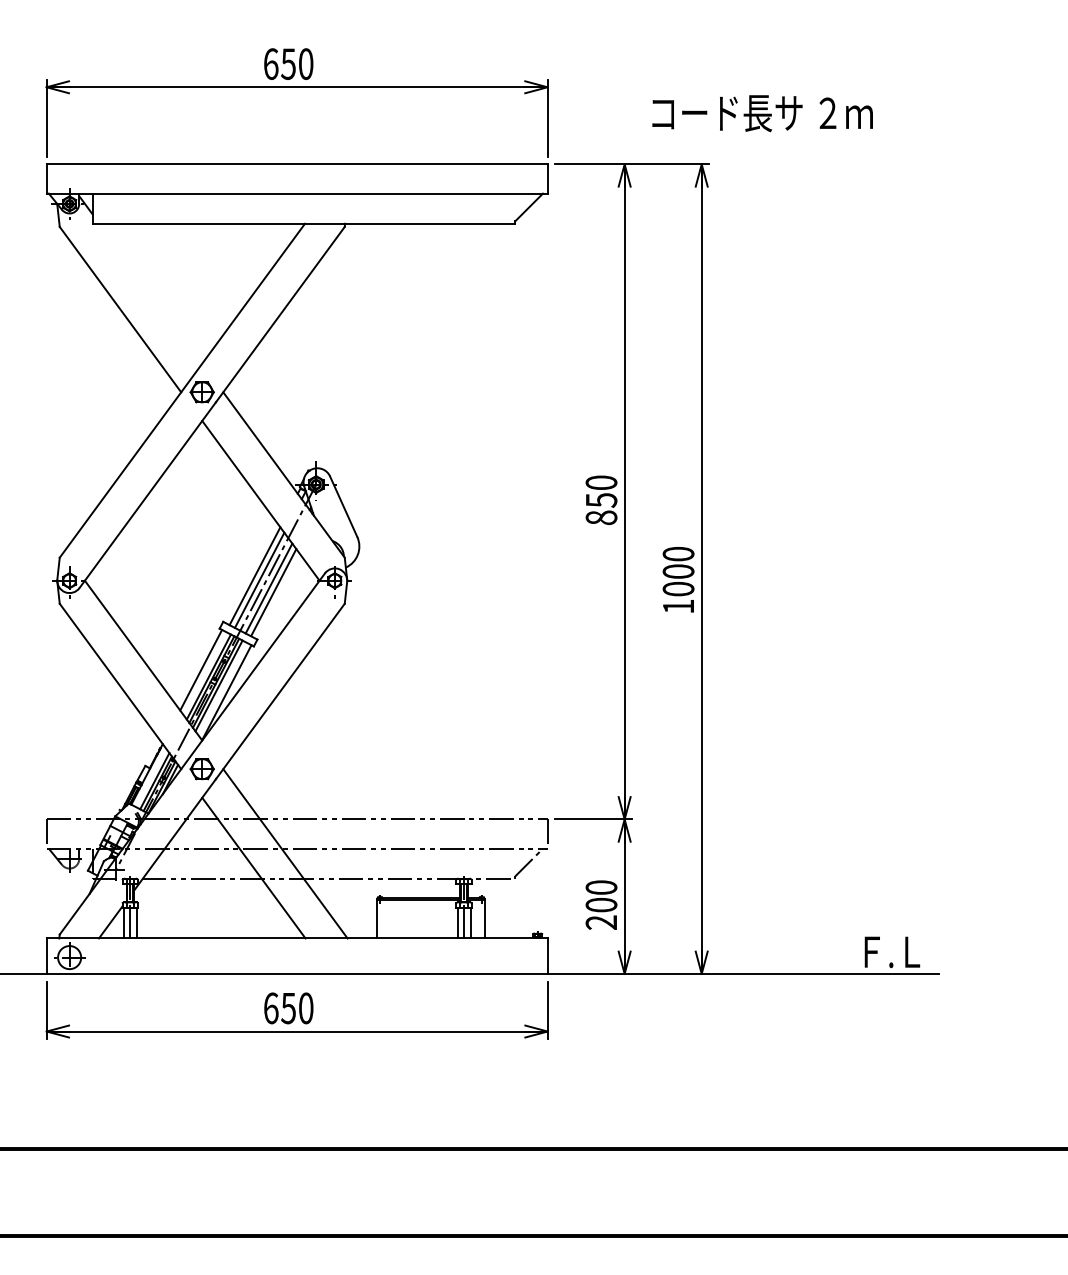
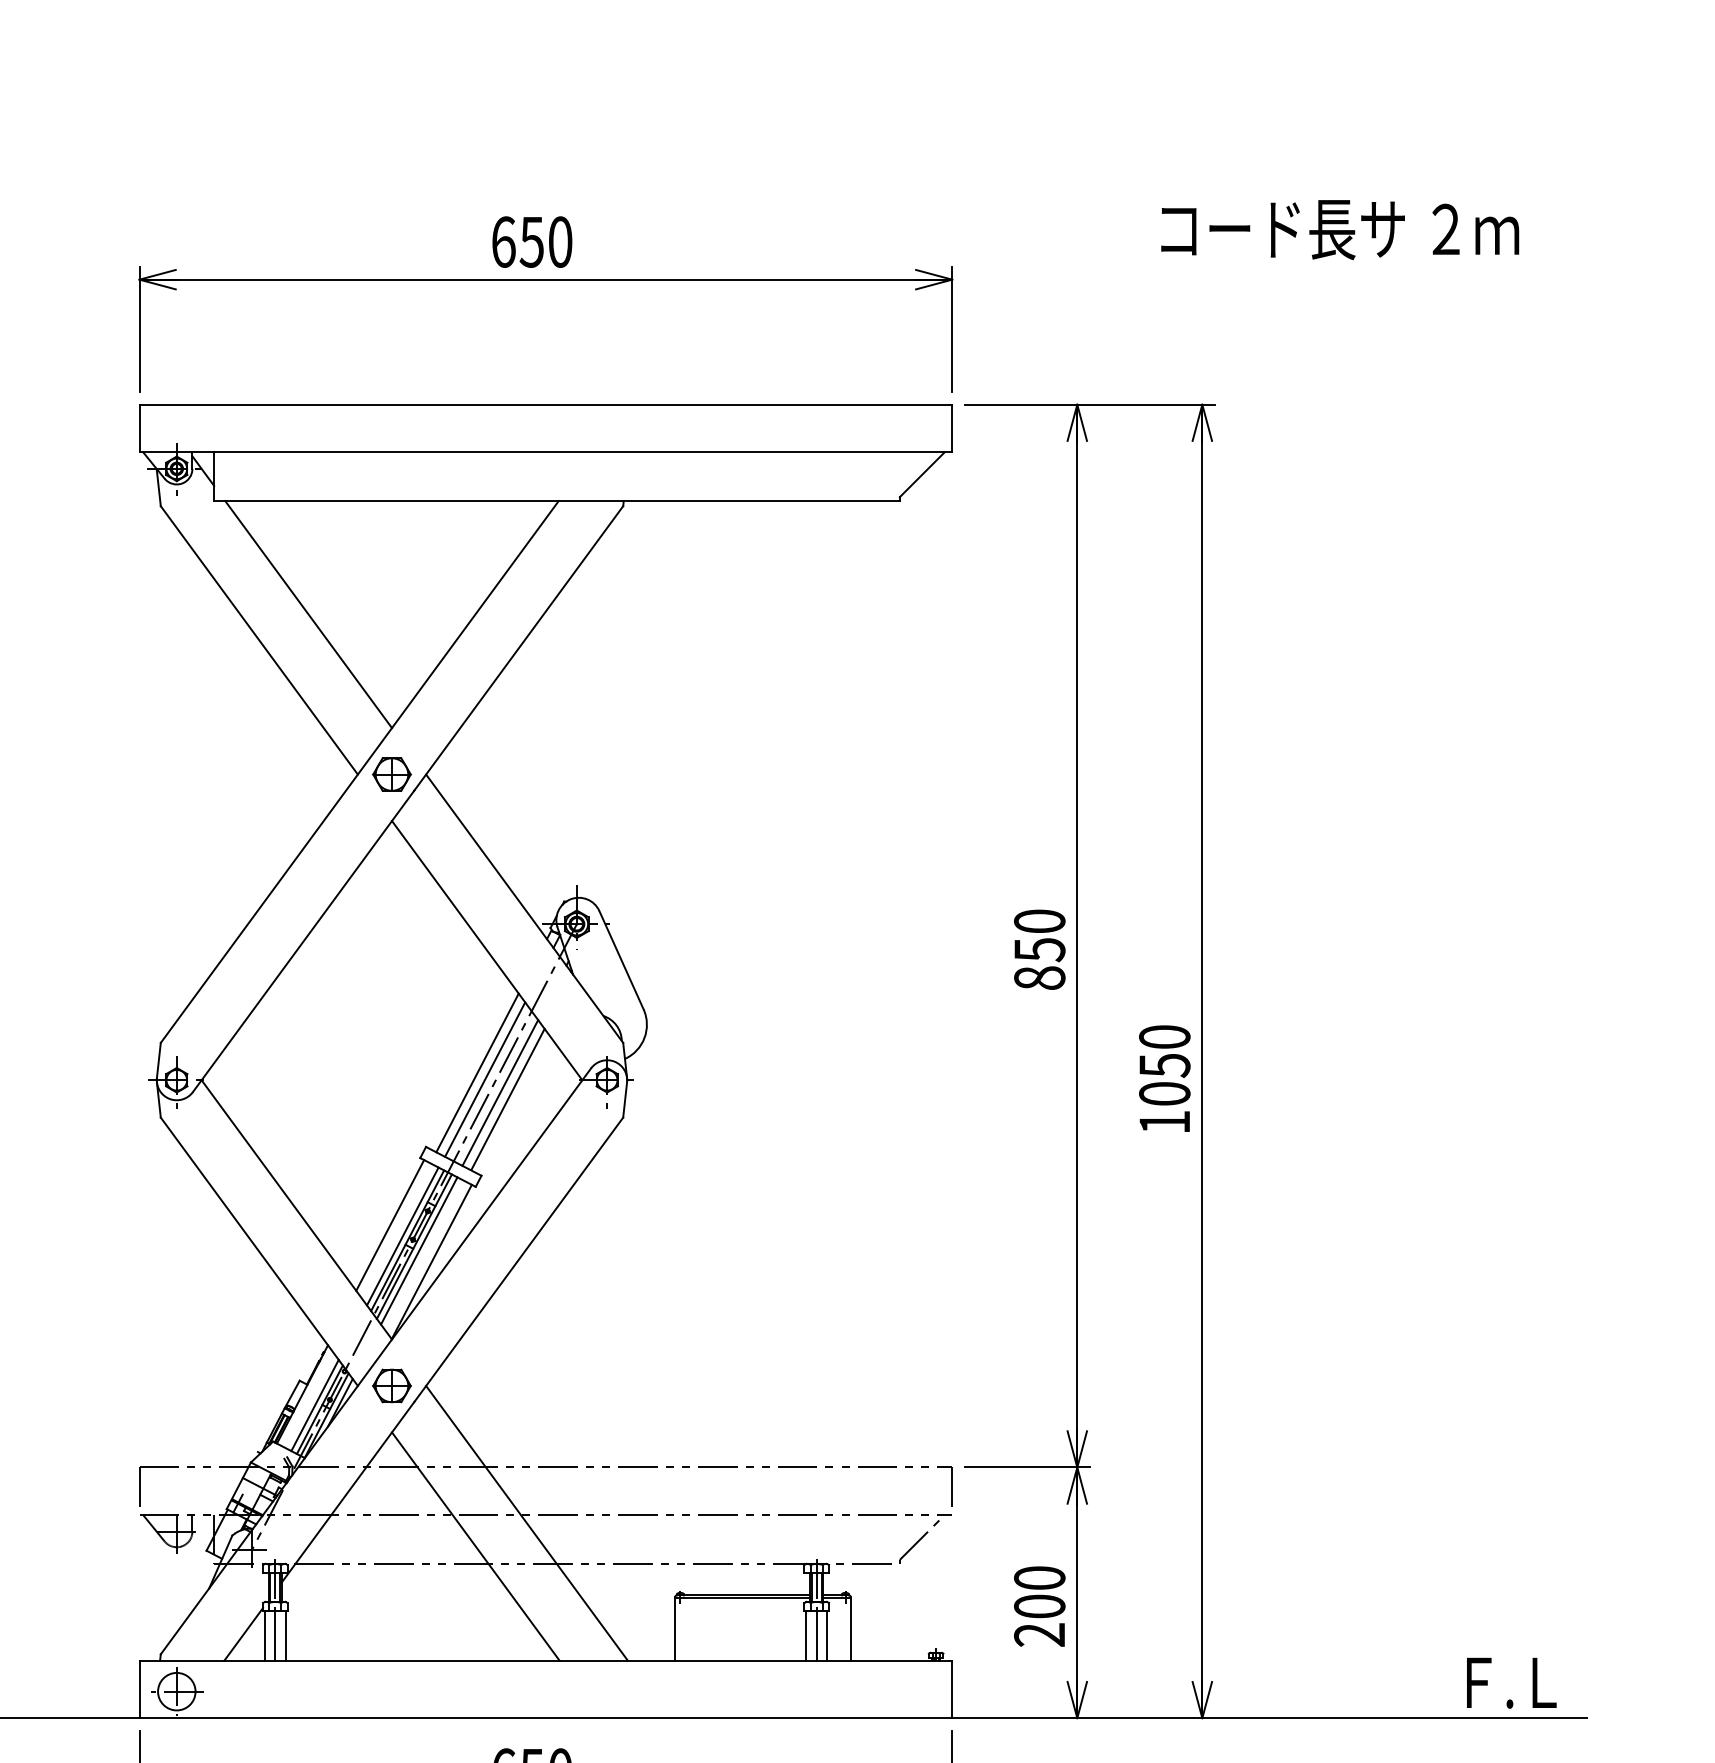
text: (762, 113) -> (1339, 229), moved
line: (150, 293) -> (308, 614), added
text: (678, 571) -> (1164, 1065), 1000 -> 1050

